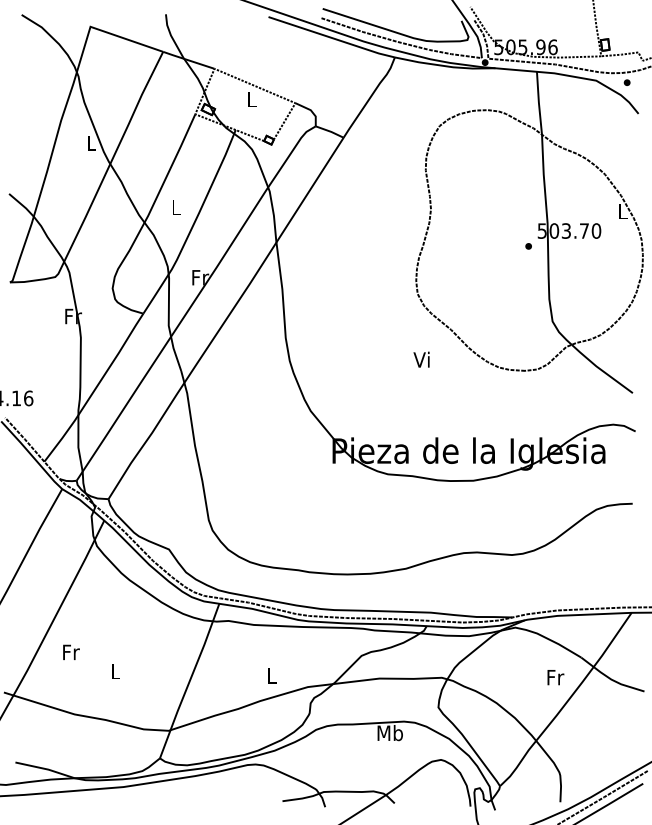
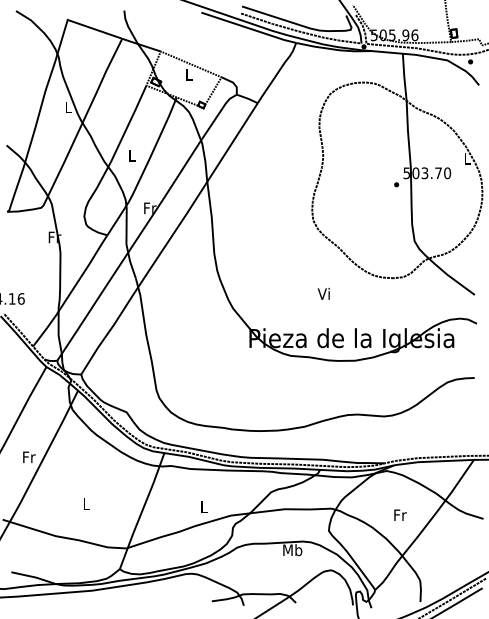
text: (421, 359) -> (323, 293), moved
text: (71, 651) -> (29, 456), moved
text: (555, 677) -> (400, 515), moved

